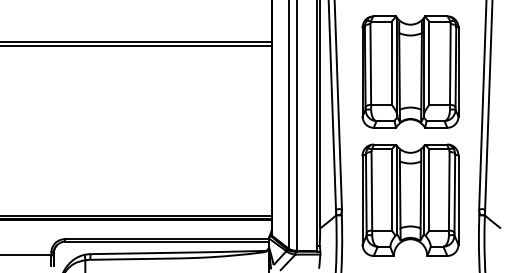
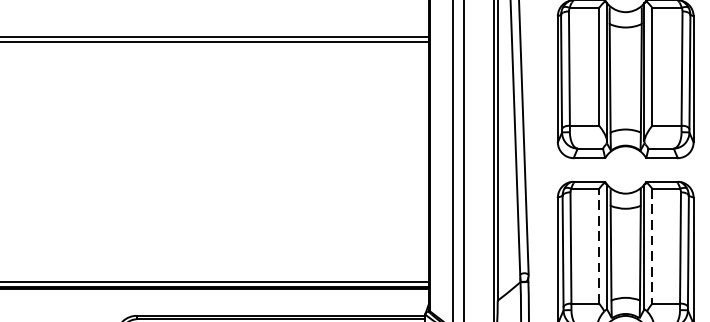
line: (391, 189) -> (598, 245), solid -> dashed
line: (429, 189) -> (652, 245), solid -> dashed

